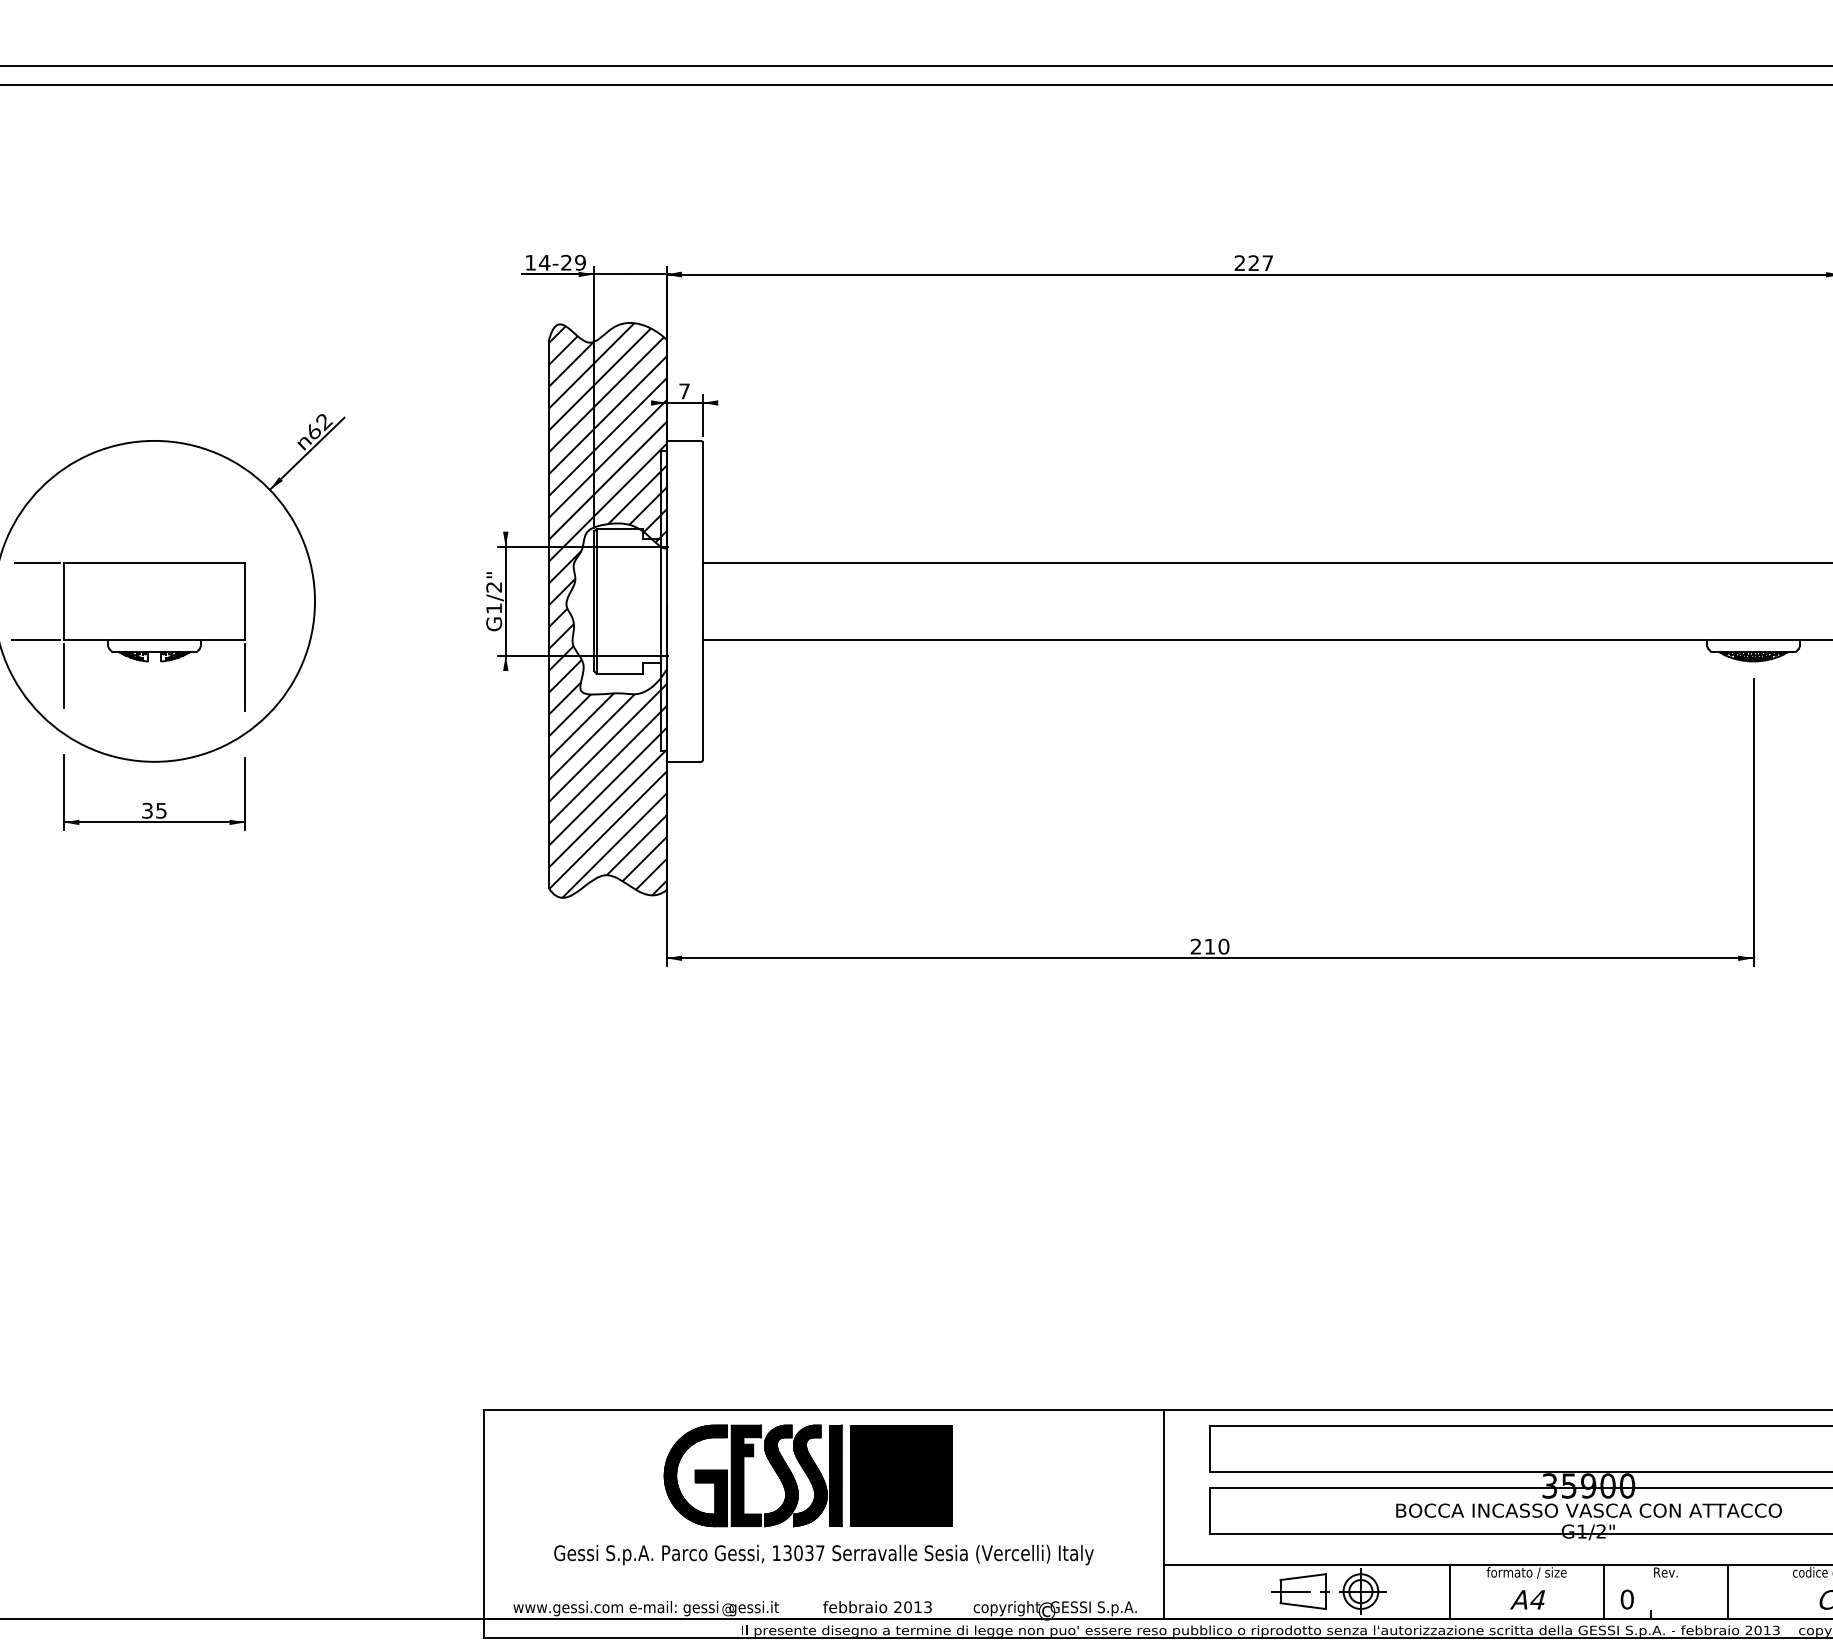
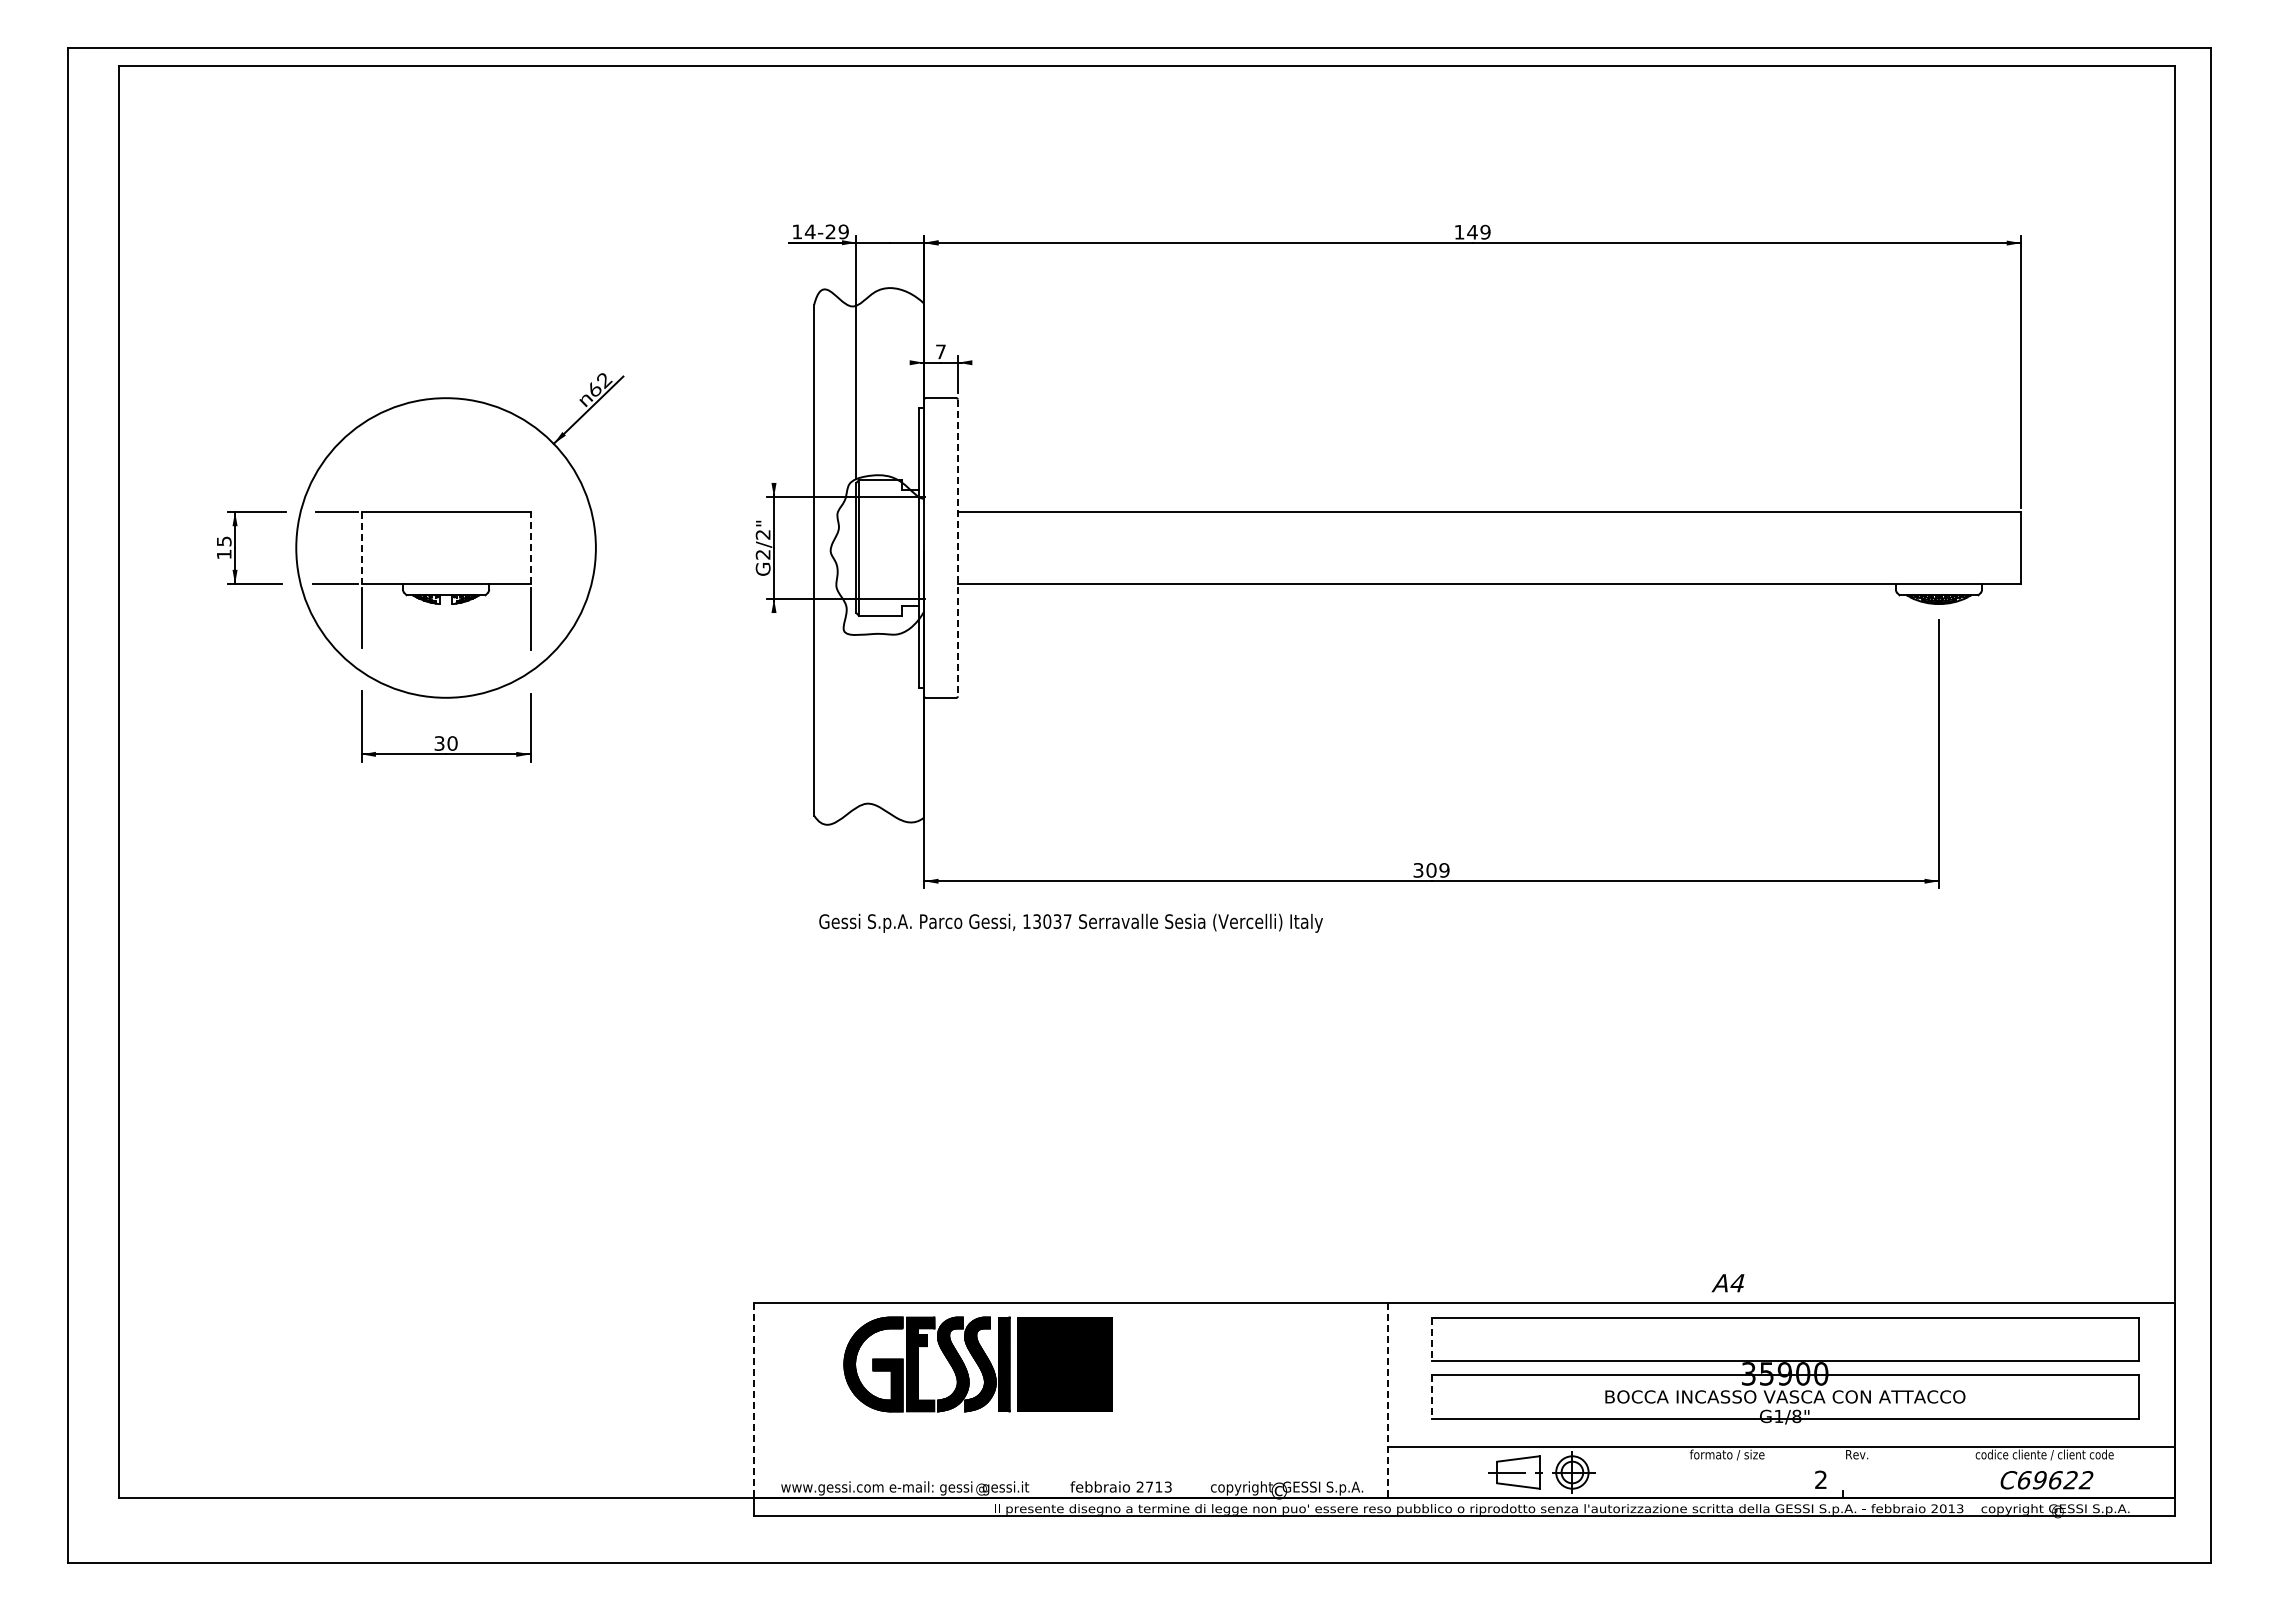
text: (1253, 262) -> (1472, 231), 227 -> 149
line: (244, 600) -> (530, 547), solid -> dashed
line: (63, 601) -> (361, 548), solid -> dashed
line: (702, 601) -> (957, 548), solid -> dashed
text: (493, 608) -> (762, 554), G1/2" -> G2/2"
hatch: (608, 610) -> (869, 556), removed
text: (161, 810) -> (452, 743), 35 -> 30
text: (1210, 946) -> (1431, 870), 210 -> 309
line: (1210, 1449) -> (1431, 1339), solid -> dashed
part: (807, 1475) -> (977, 1364), moved
line: (1210, 1510) -> (1431, 1396), solid -> dashed
line: (483, 1515) -> (753, 1401), solid -> dashed
line: (1163, 1515) -> (1388, 1401), solid -> dashed
text: (1600, 1531) -> (1796, 1416), G1/2" -> G1/8"
text: (823, 1554) -> (1070, 922), moved
line: (1449, 1591) -> (1655, 1472), removed
line: (1604, 1591) -> (1799, 1472), removed
line: (1727, 1591) -> (1914, 1472), removed
text: (1627, 1599) -> (1821, 1479), 0 -> 2
text: (1527, 1600) -> (1727, 1283), moved
text: (907, 1606) -> (1149, 1486), 2013 -> 2713

